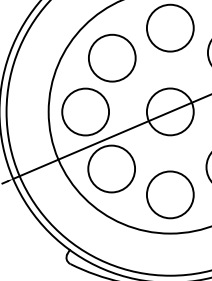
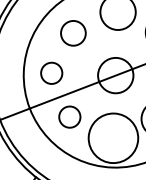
circle: (112, 57) -> (73, 32), size x0.7
circle: (85, 111) -> (51, 72), size x0.6
circle: (111, 168) -> (69, 116), size x0.6
circle: (169, 194) -> (112, 137), size x1.4

